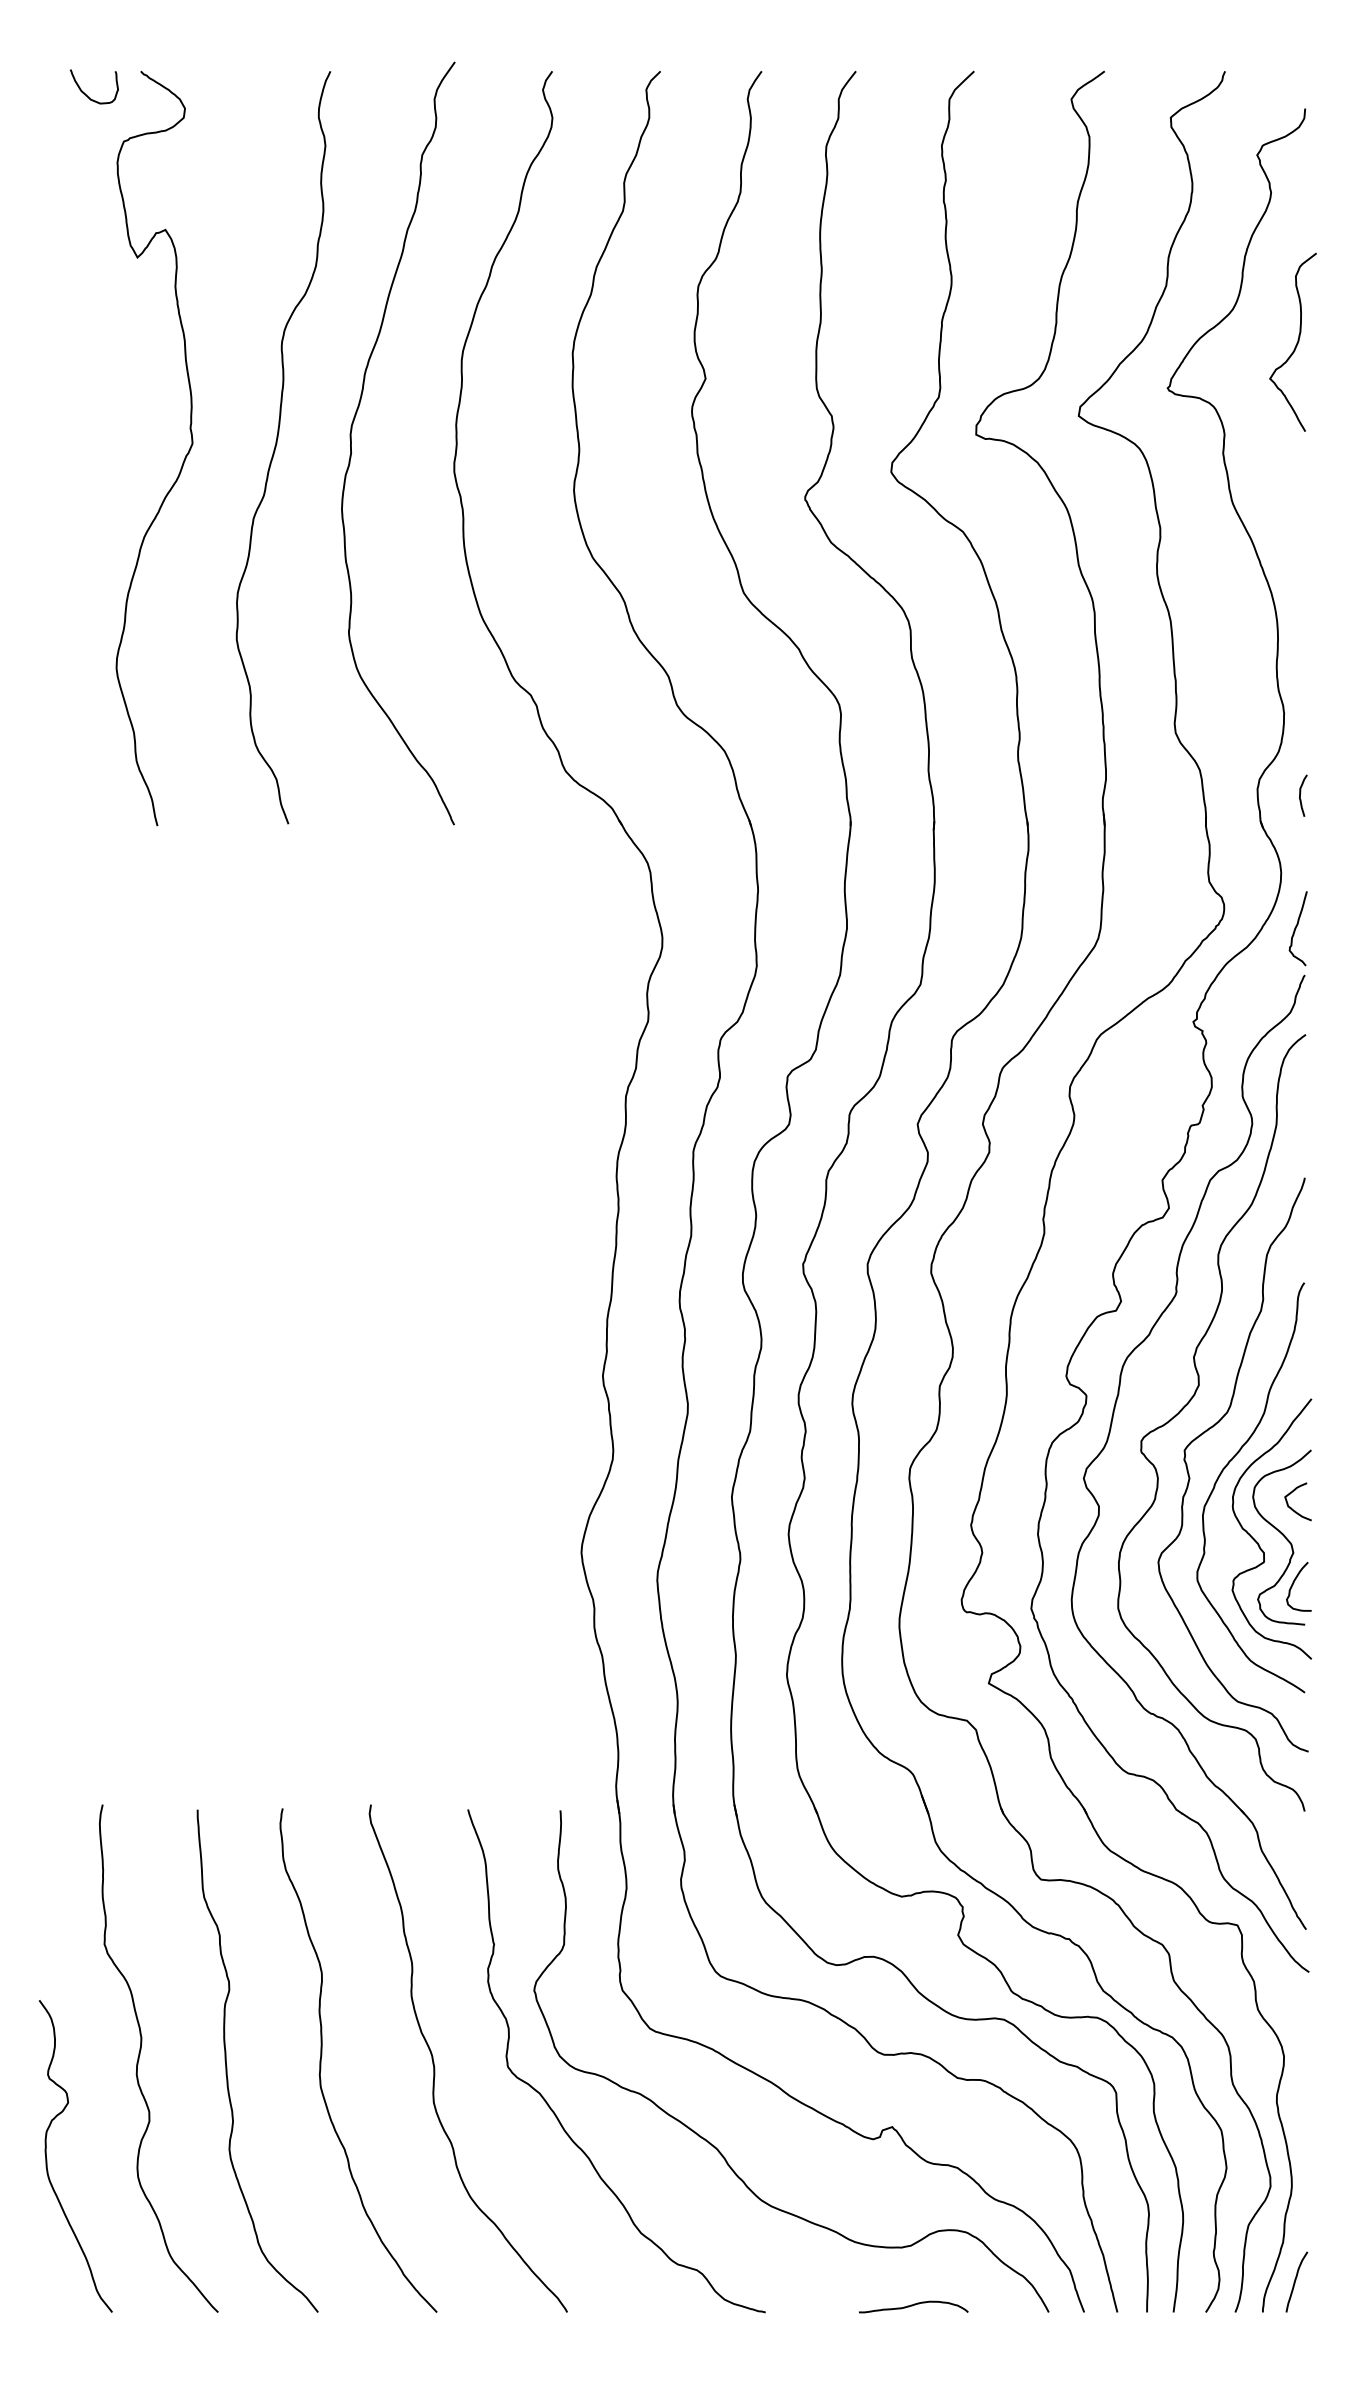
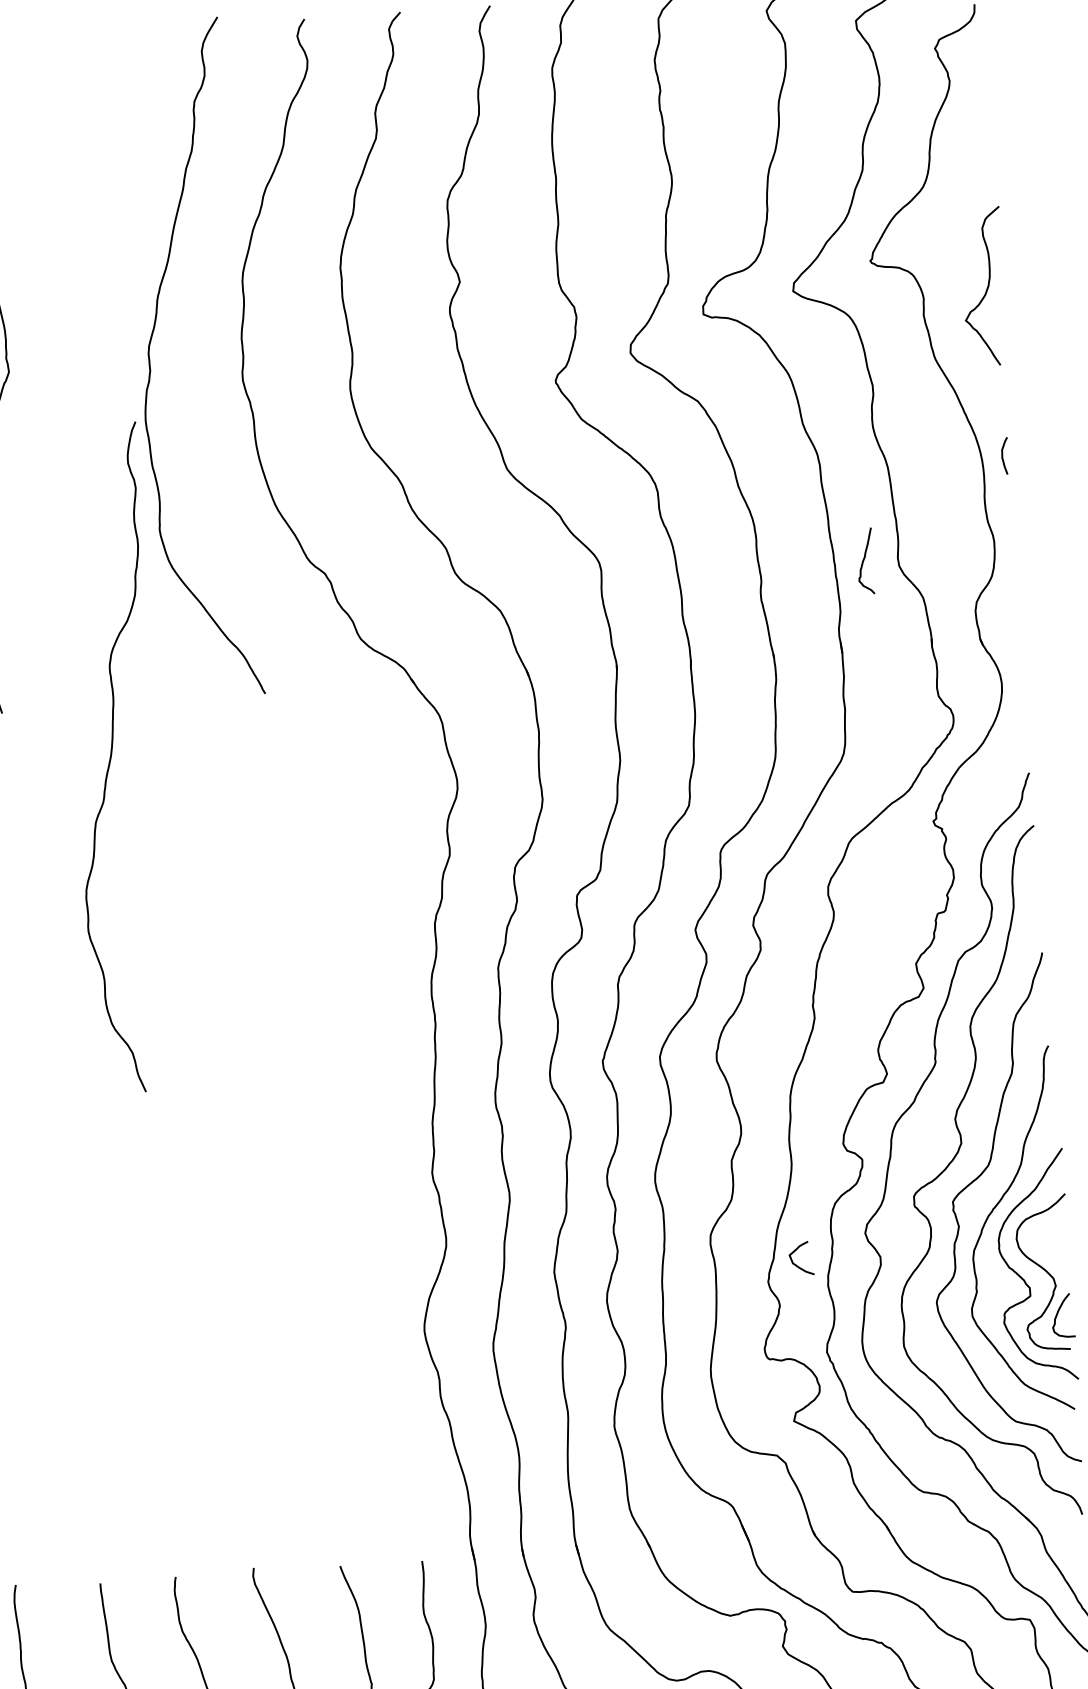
curve: (1296, 342) -> (987, 286), moved
curve: (276, 447) -> (111, 758), moved
curve: (1300, 795) -> (1002, 455), moved
curve: (1296, 928) -> (864, 561), moved
curve: (1291, 1507) -> (795, 1264), moved

